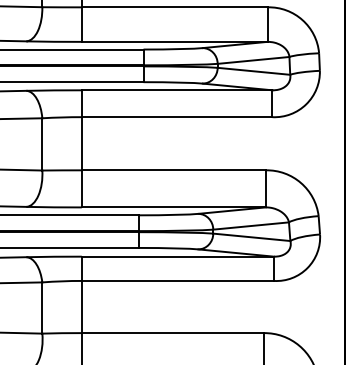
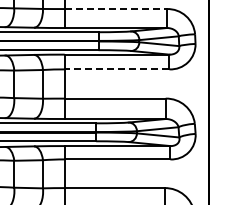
line: (176, 8) -> (116, 9), solid -> dashed
line: (176, 117) -> (116, 69), solid -> dashed

